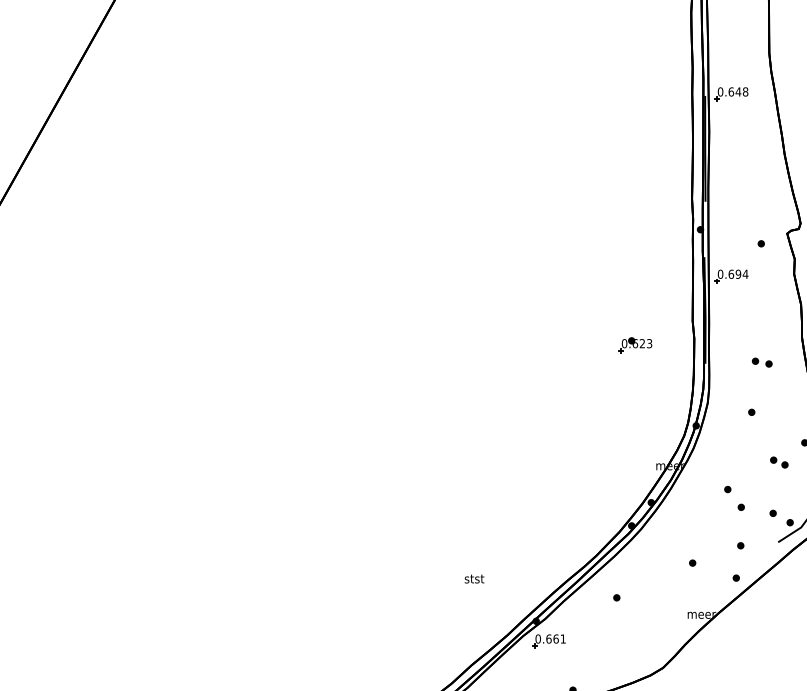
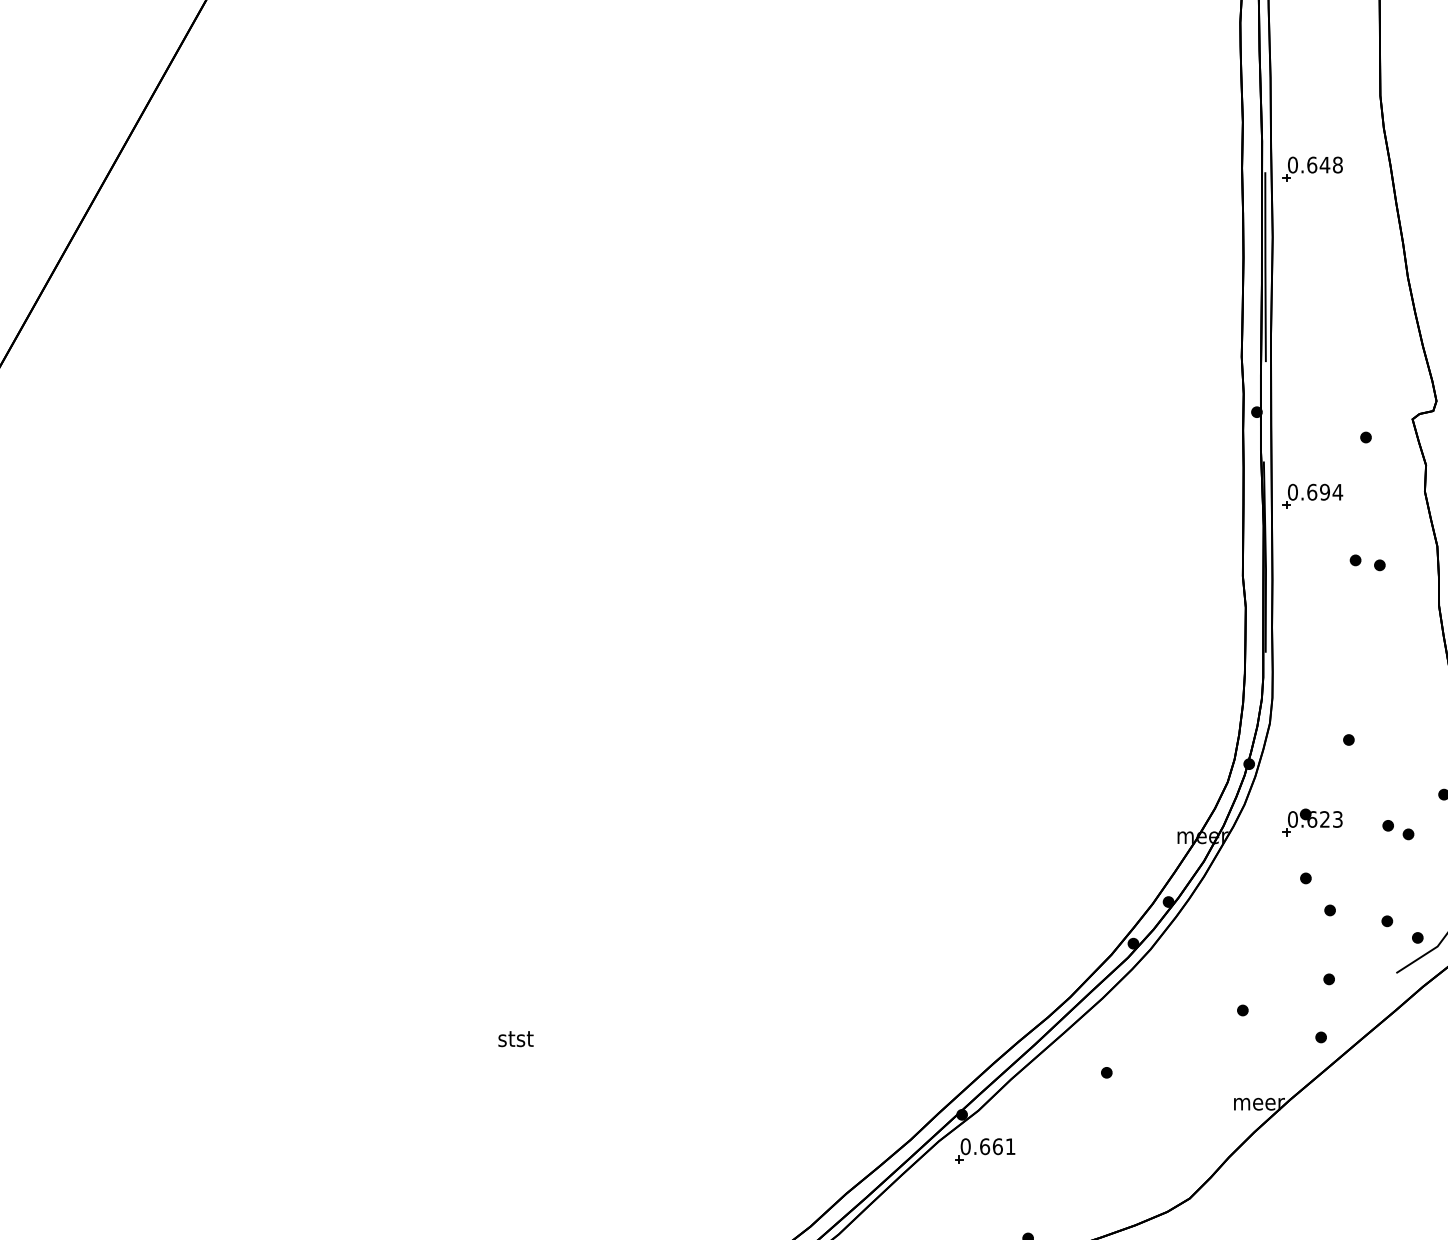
part: (635, 345) -> (1312, 822), moved
part: (761, 362) -> (1366, 562), moved
text: (474, 578) -> (515, 1038), moved

